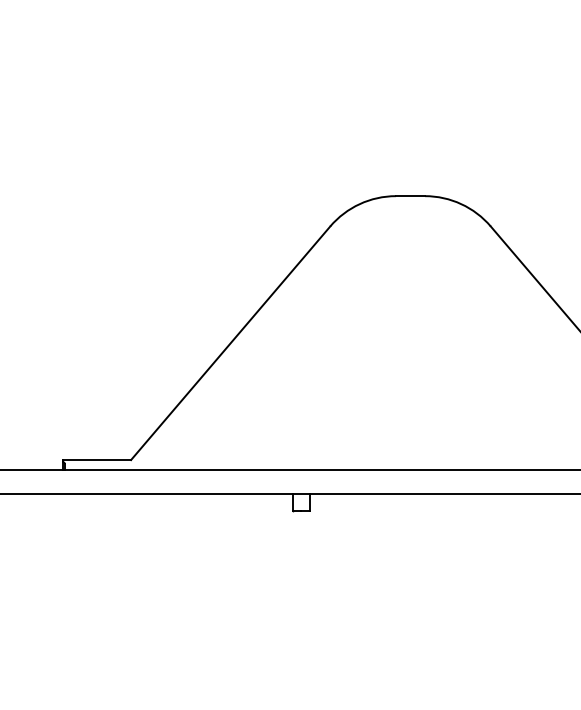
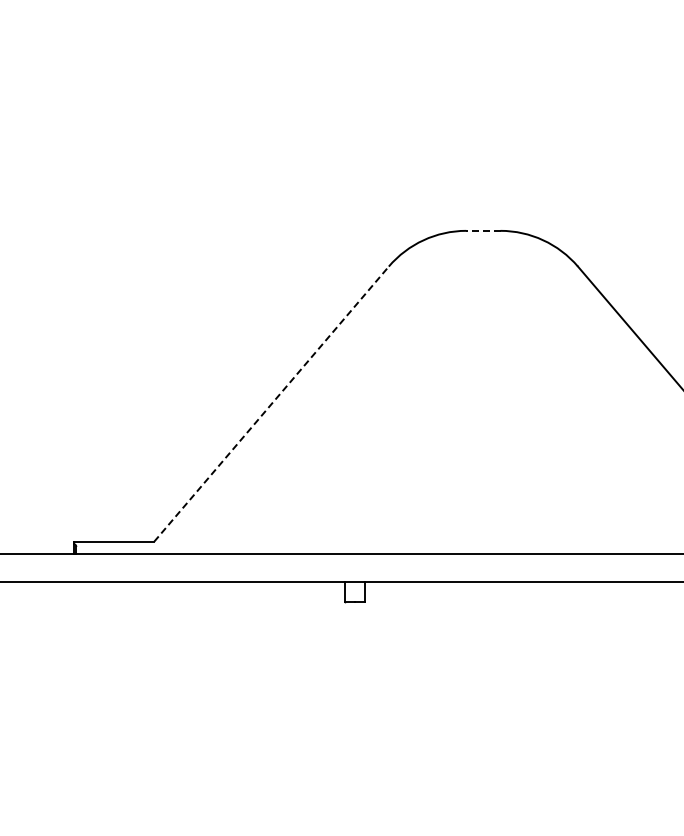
line: (409, 195) -> (482, 230), solid -> dashed
line: (230, 343) -> (271, 404), solid -> dashed

